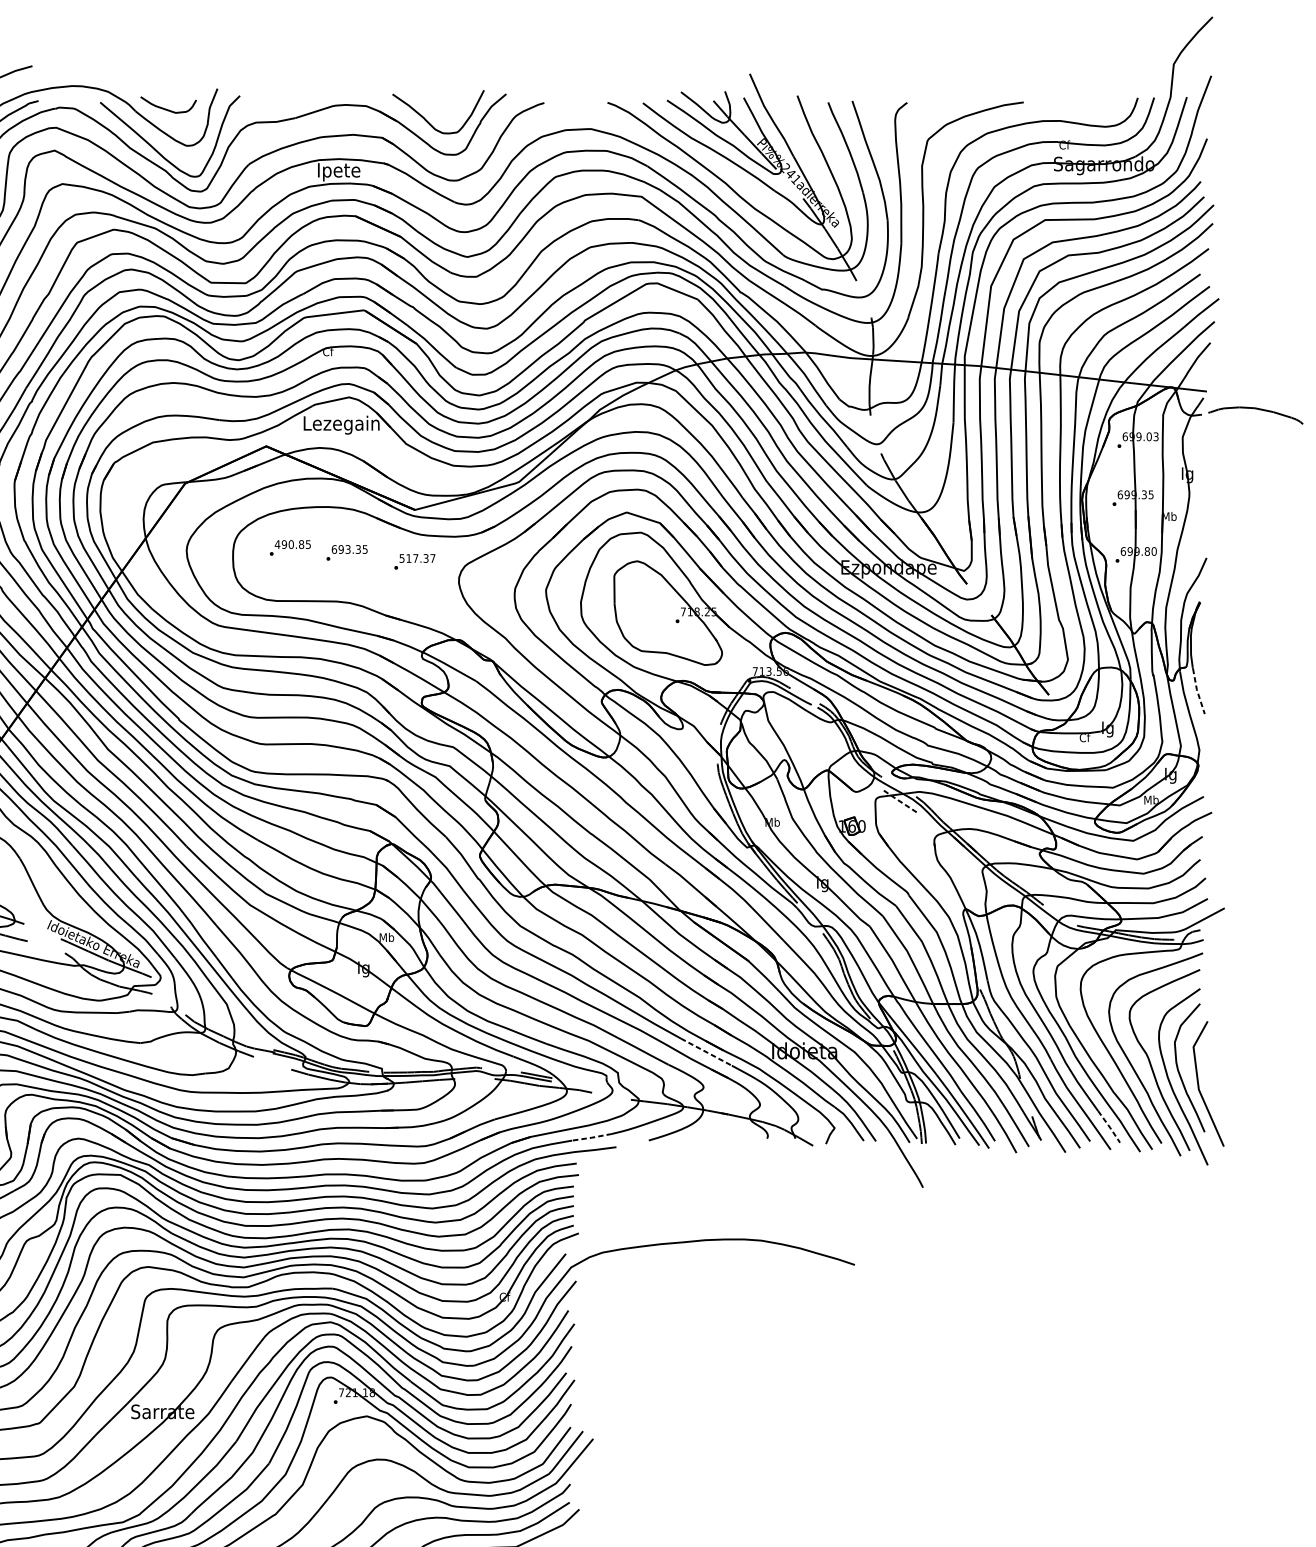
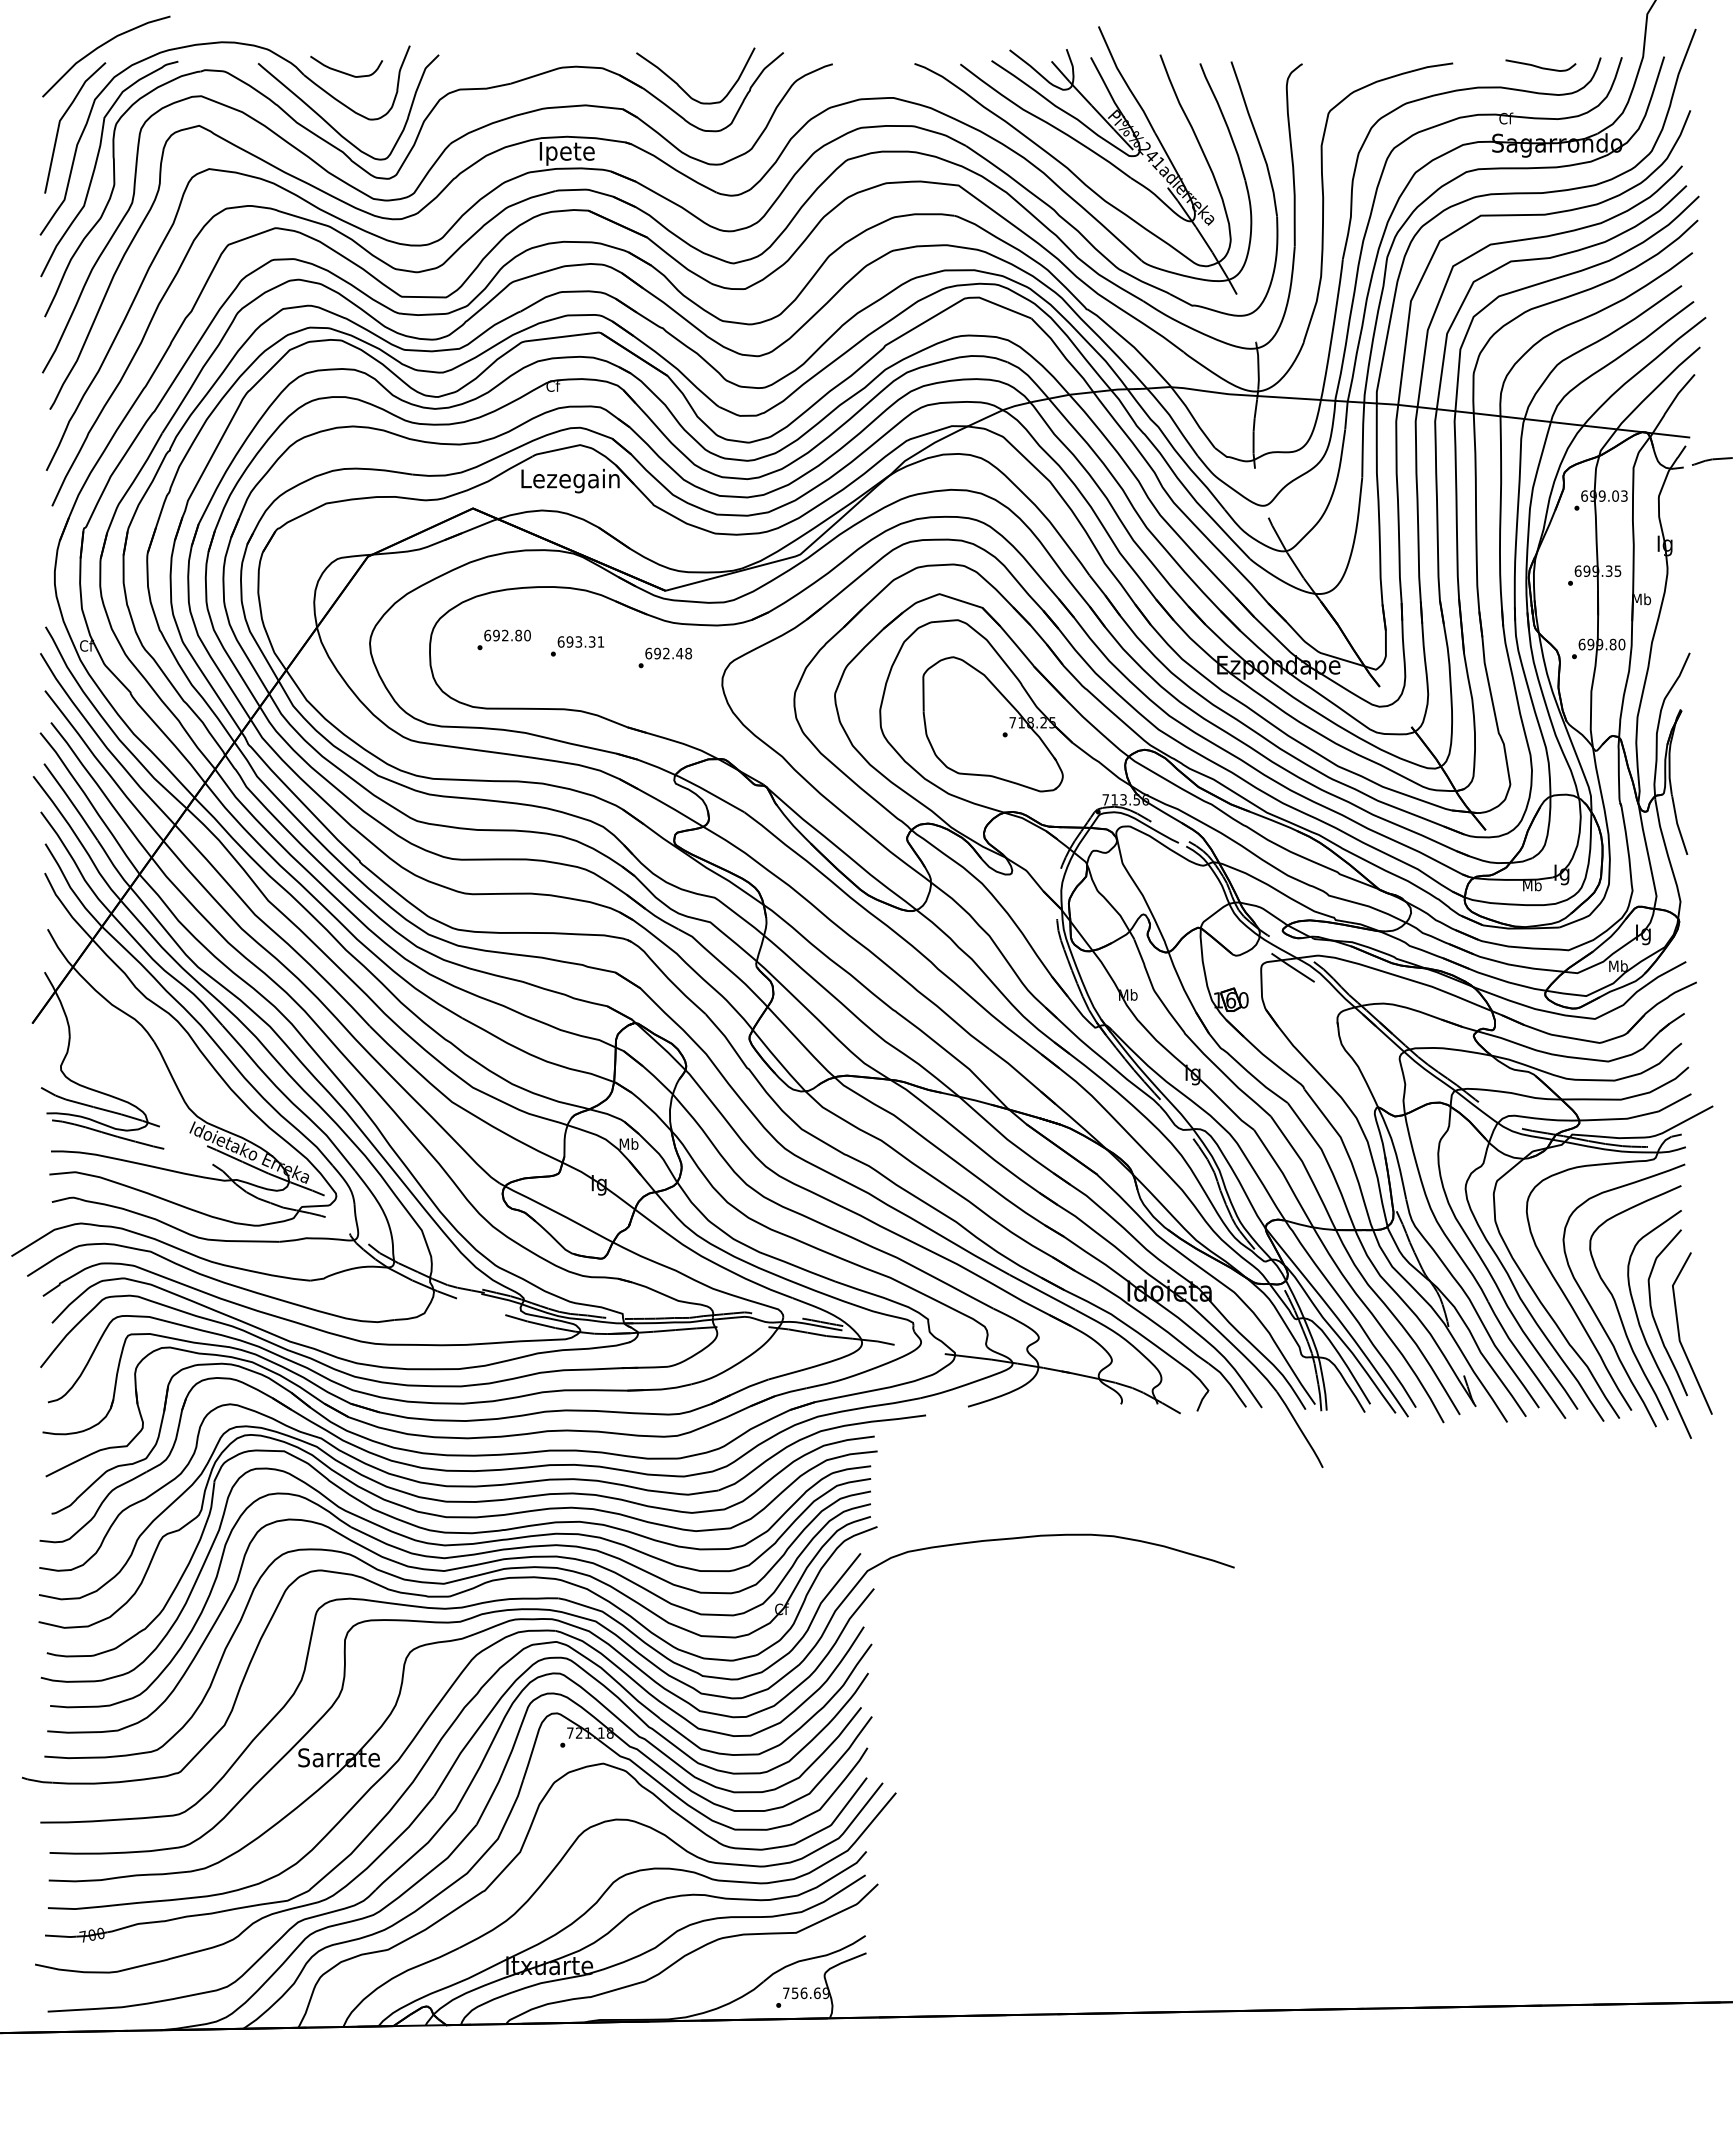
curve: (1091, 104) -> (1540, 66), added
text: (292, 544) -> (507, 635), 490.85 -> 692.80
text: (364, 549) -> (600, 641), 693.35 -> 693.31
text: (417, 558) -> (668, 653), 517.37 -> 692.48
line: (1197, 692) -> (1678, 826), dashed -> solid
text: (1085, 737) -> (1532, 885), Cf -> Mb
line: (898, 801) -> (1291, 967), dashed -> solid
line: (706, 1052) -> (1042, 1292), dashed -> solid
line: (1109, 1127) -> (1564, 1389), dashed -> solid
line: (592, 1138) -> (894, 1403), dashed -> solid

